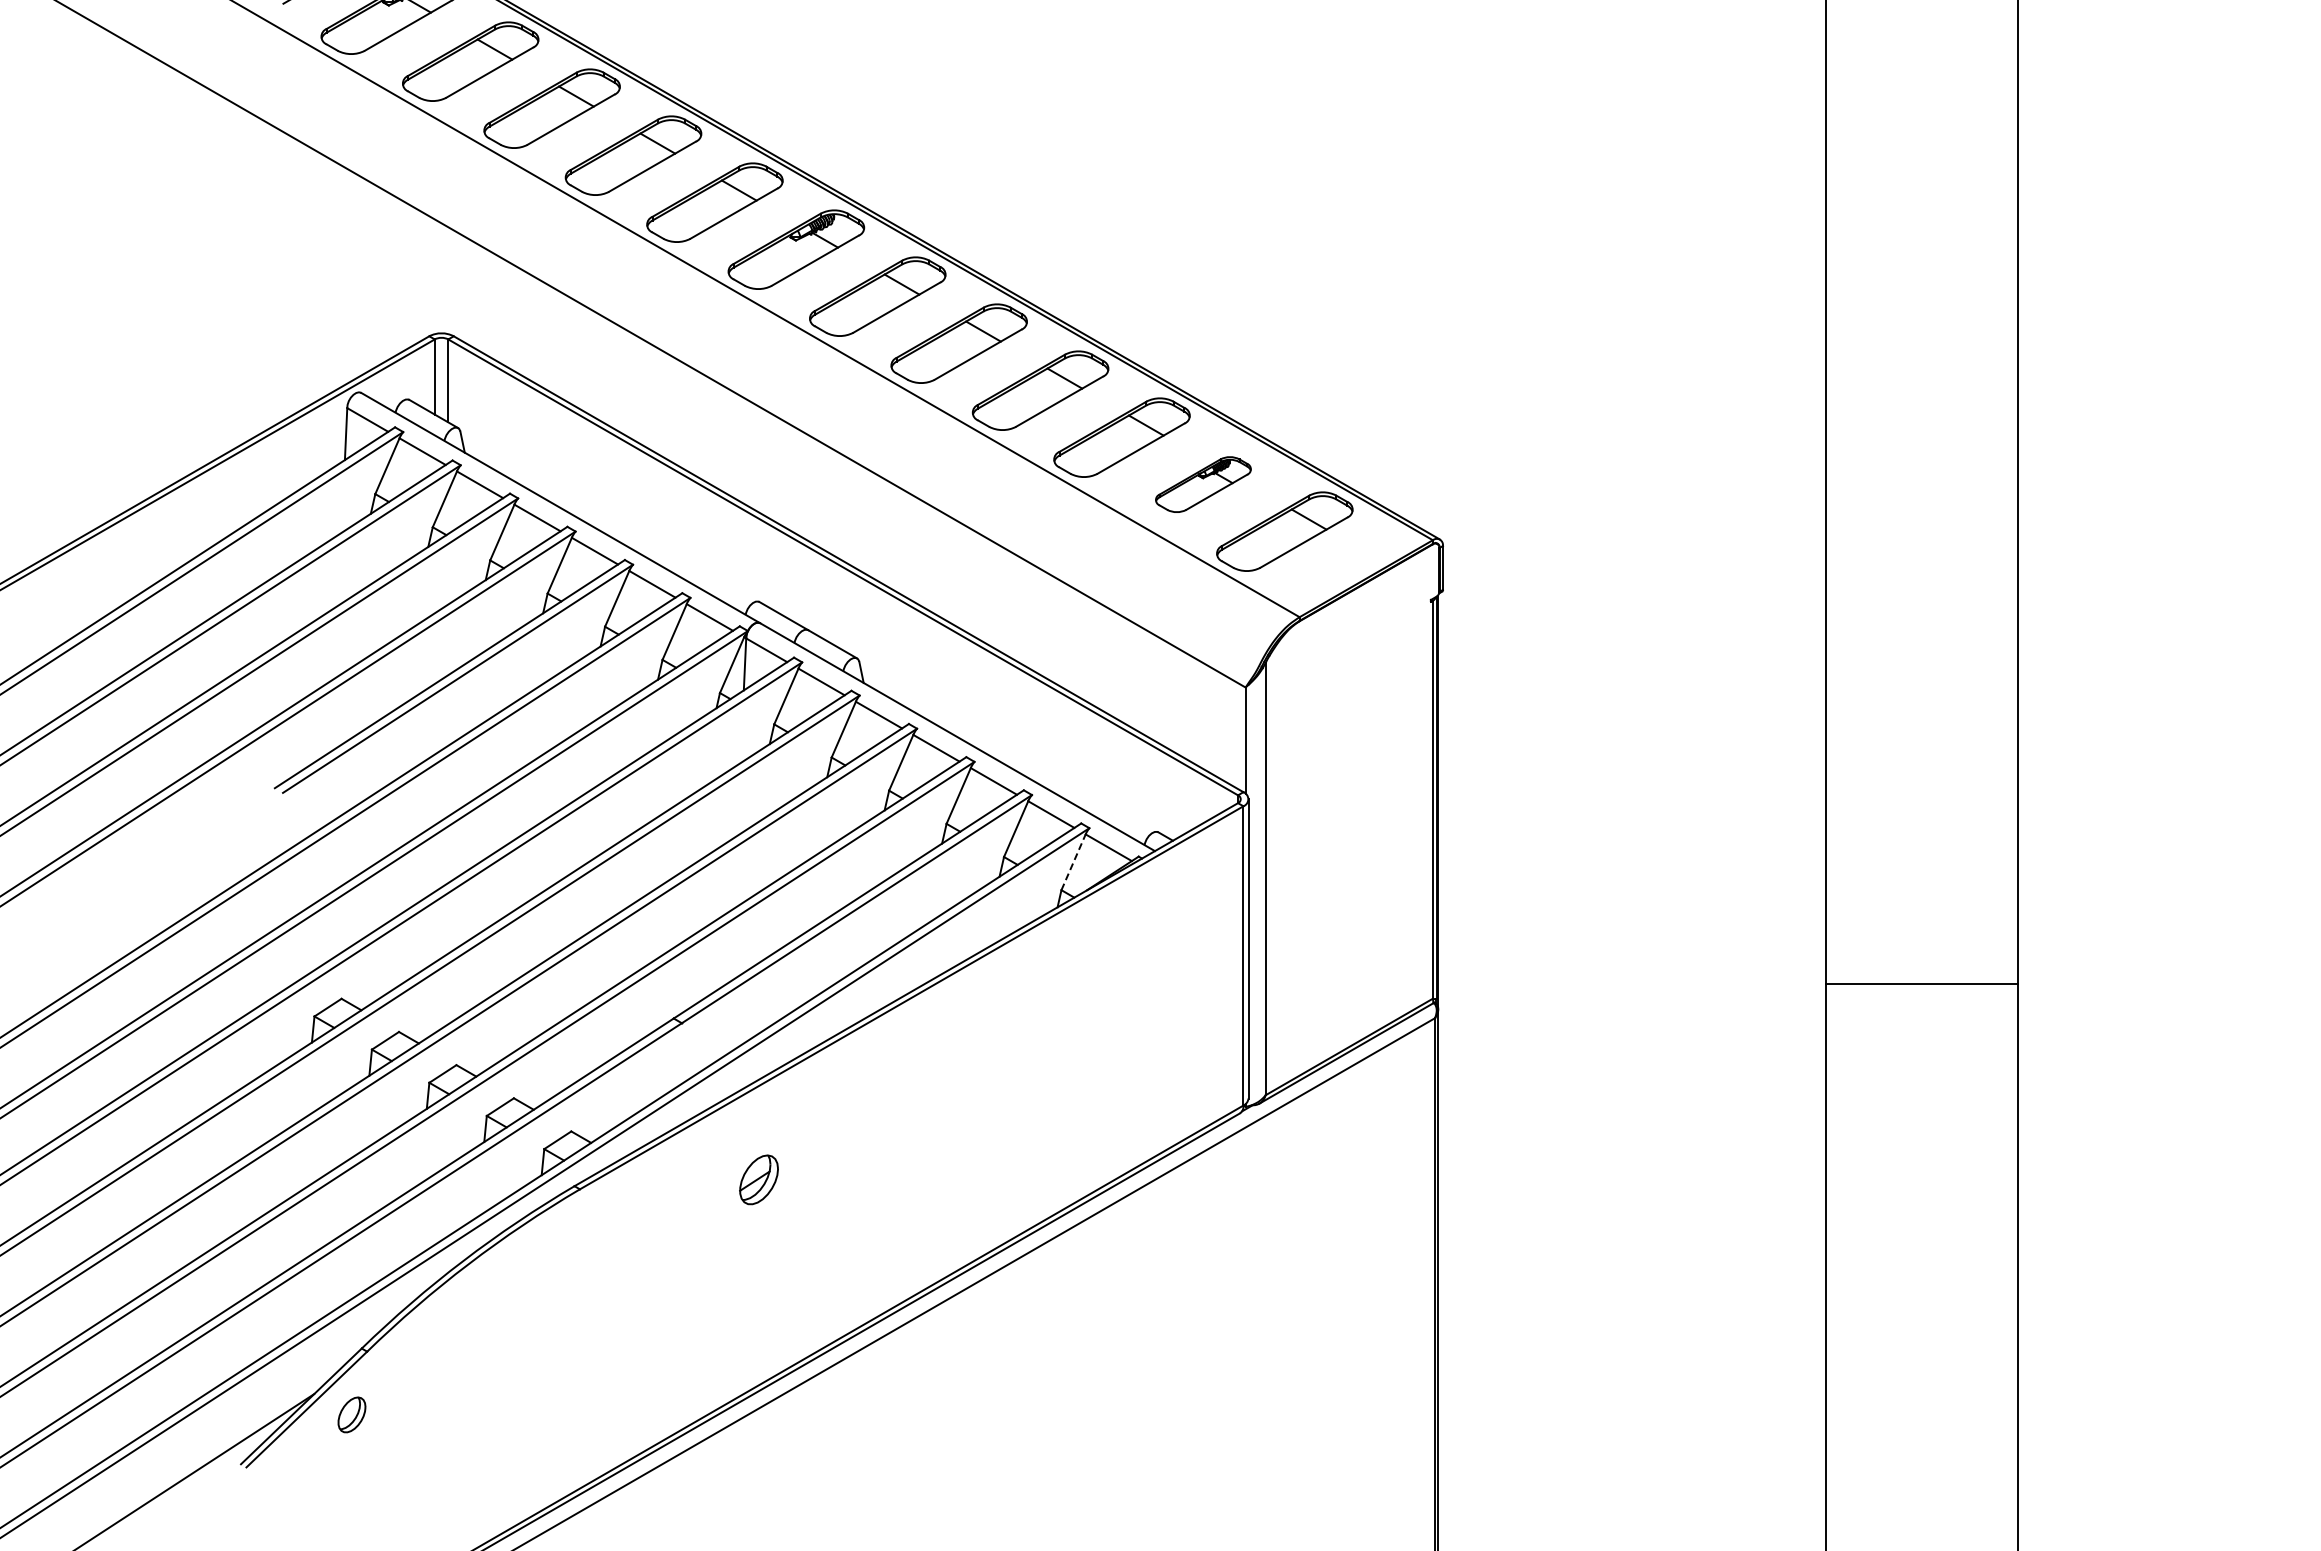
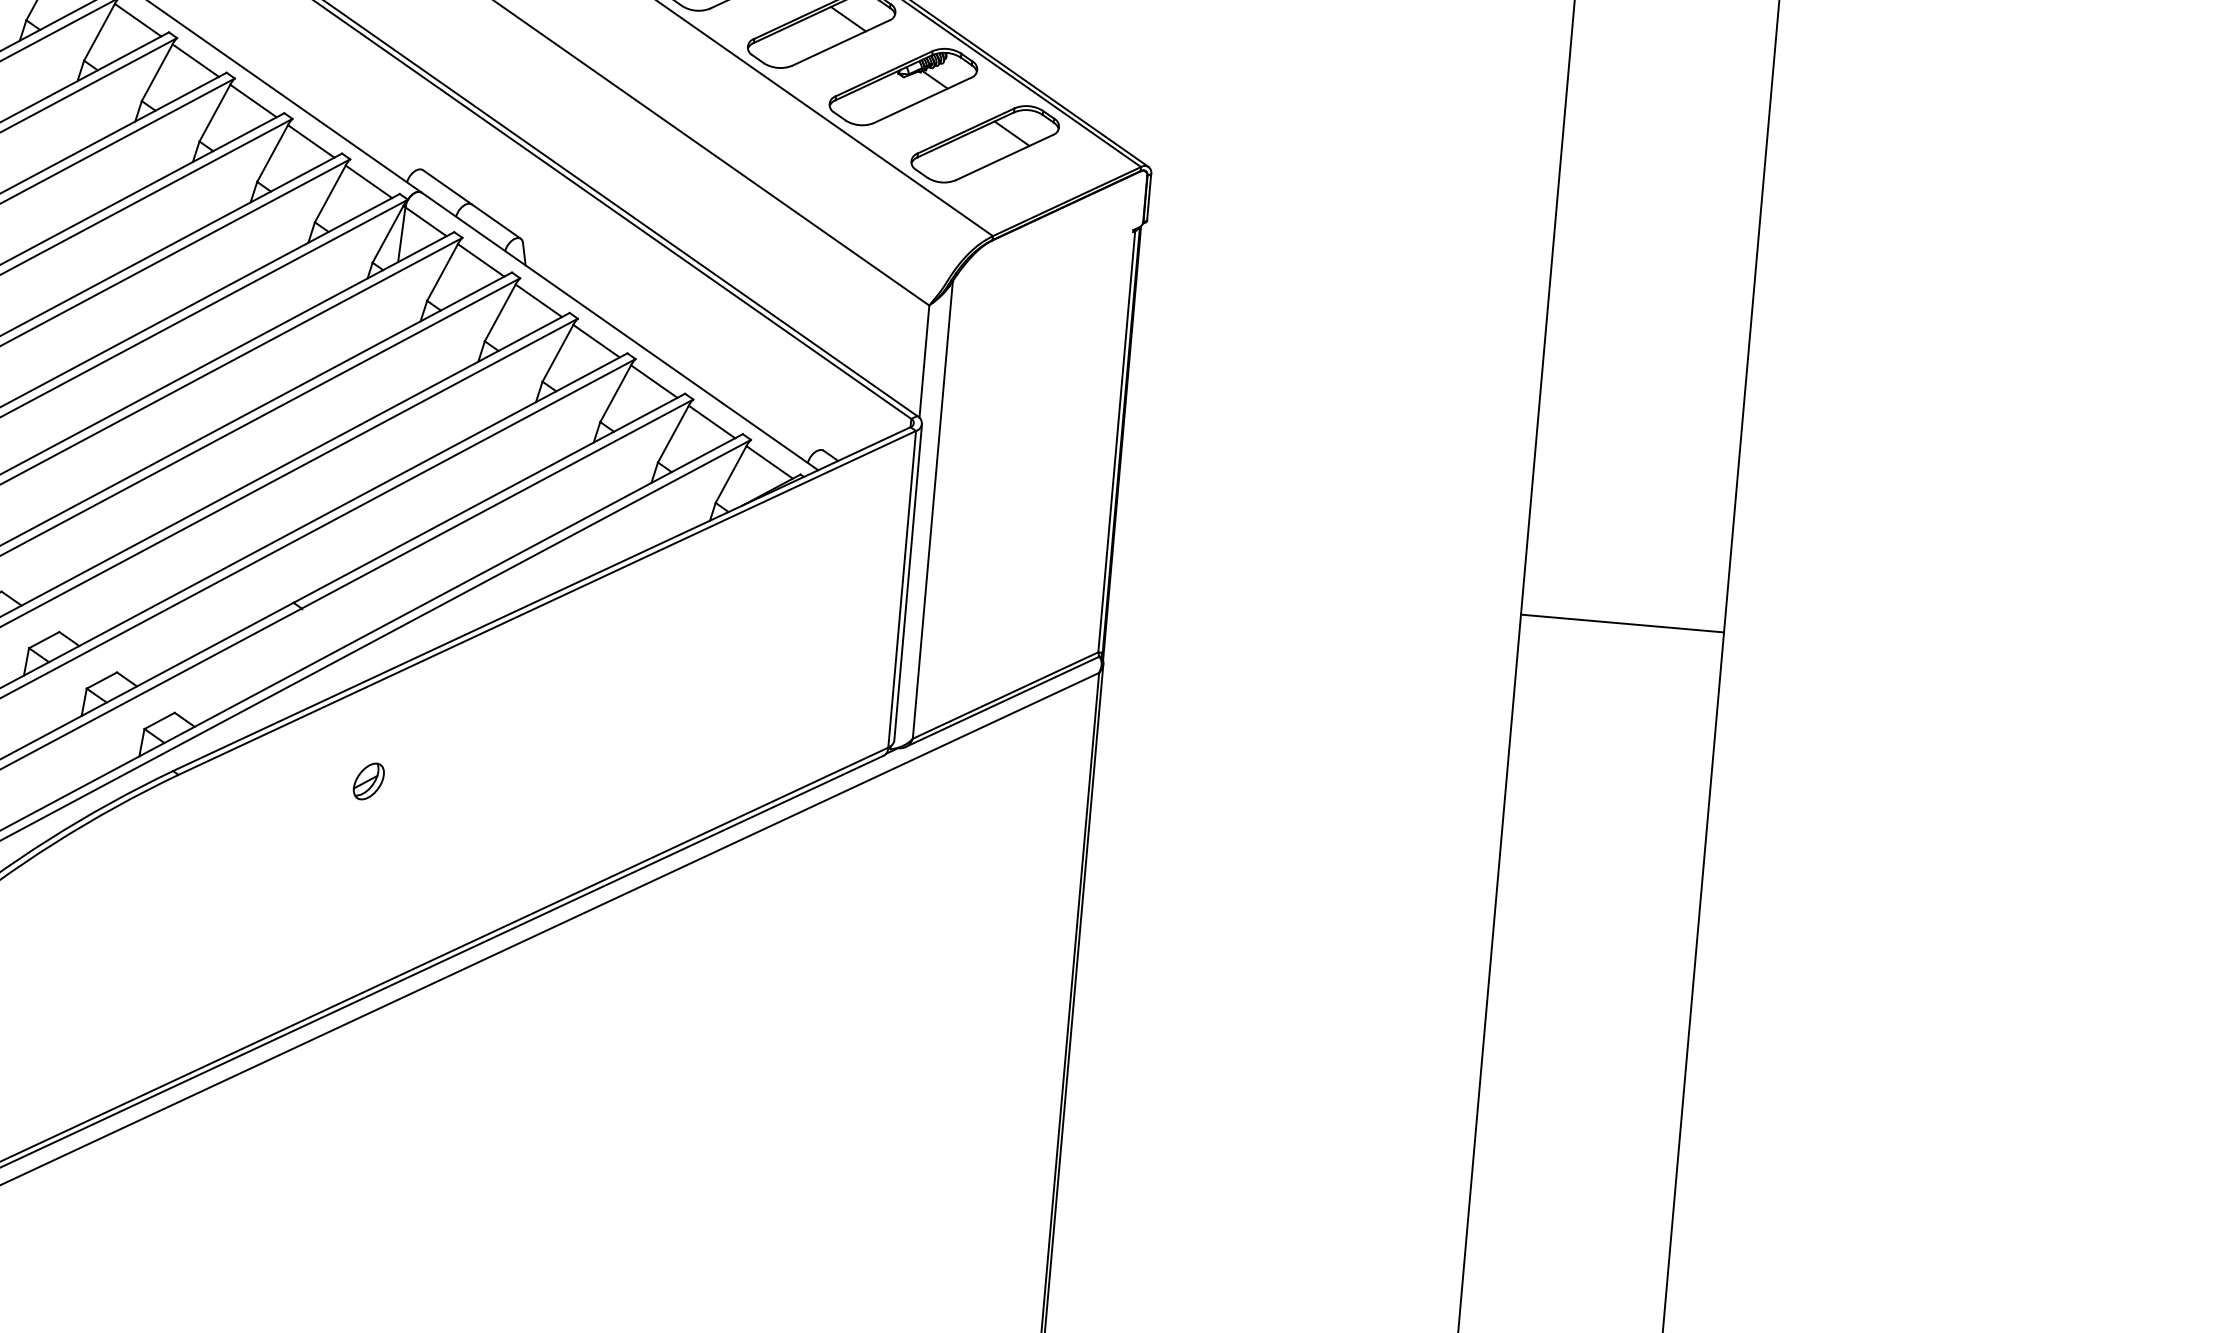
part: (1203, 484) -> (903, 86), size x1.43
line: (1073, 861) -> (731, 473), dashed -> solid
line: (1921, 983) -> (1622, 623), moved
part: (758, 1179) -> (368, 780), size x0.71

